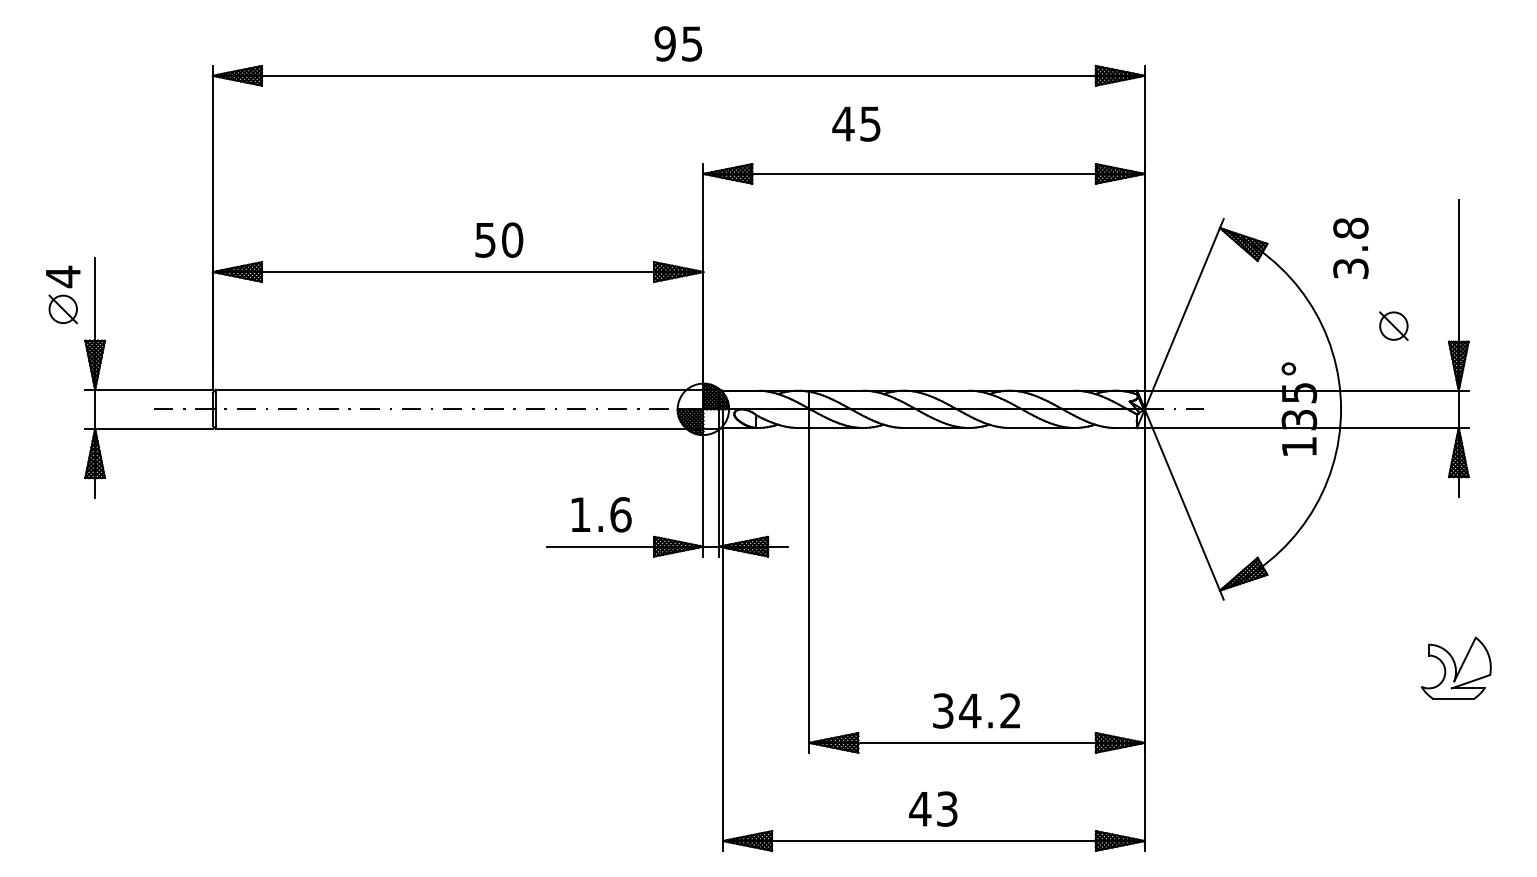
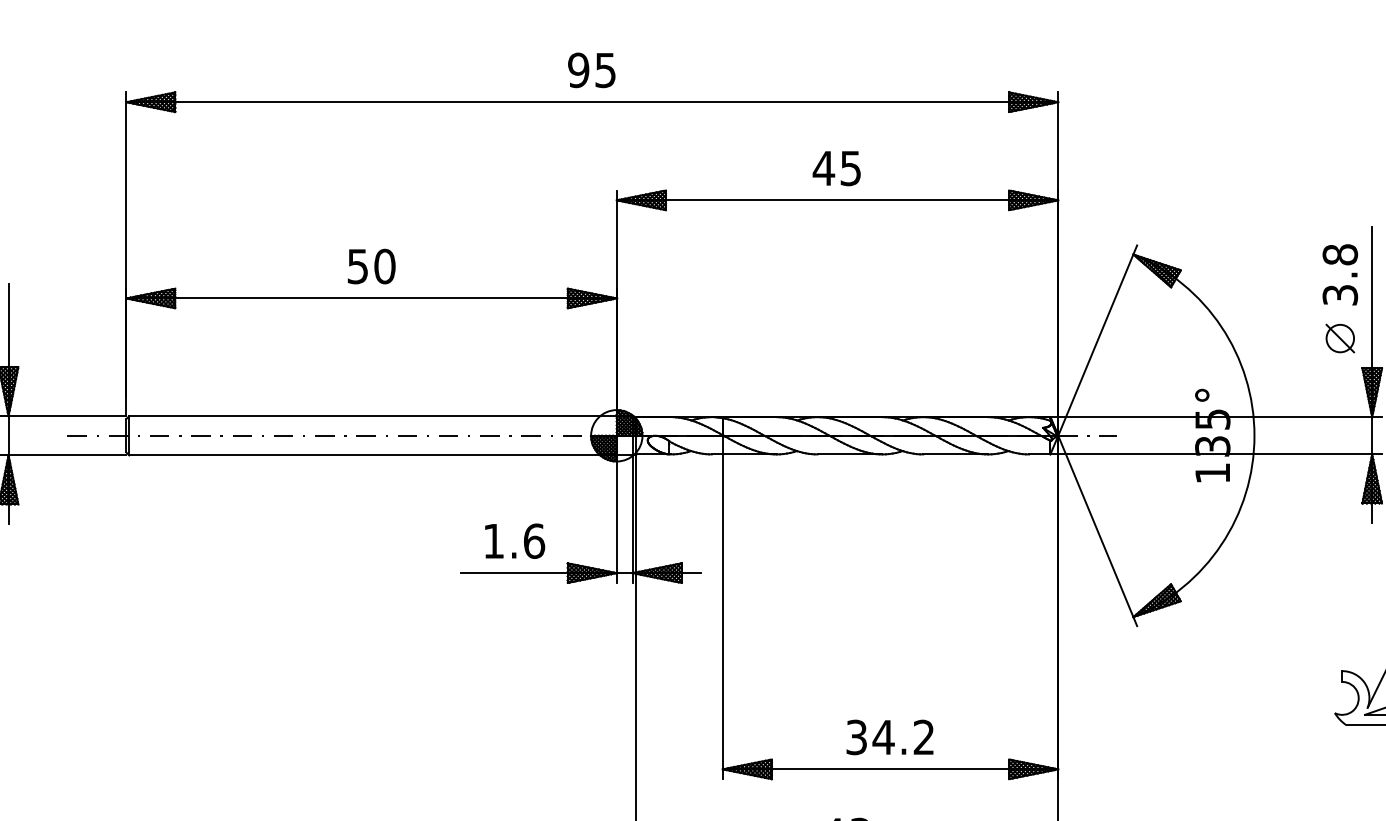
text: (856, 123) -> (836, 167), moved
text: (499, 239) -> (371, 265), moved
text: (1350, 247) -> (1339, 273), moved
part: (1393, 325) -> (1339, 337), moved

